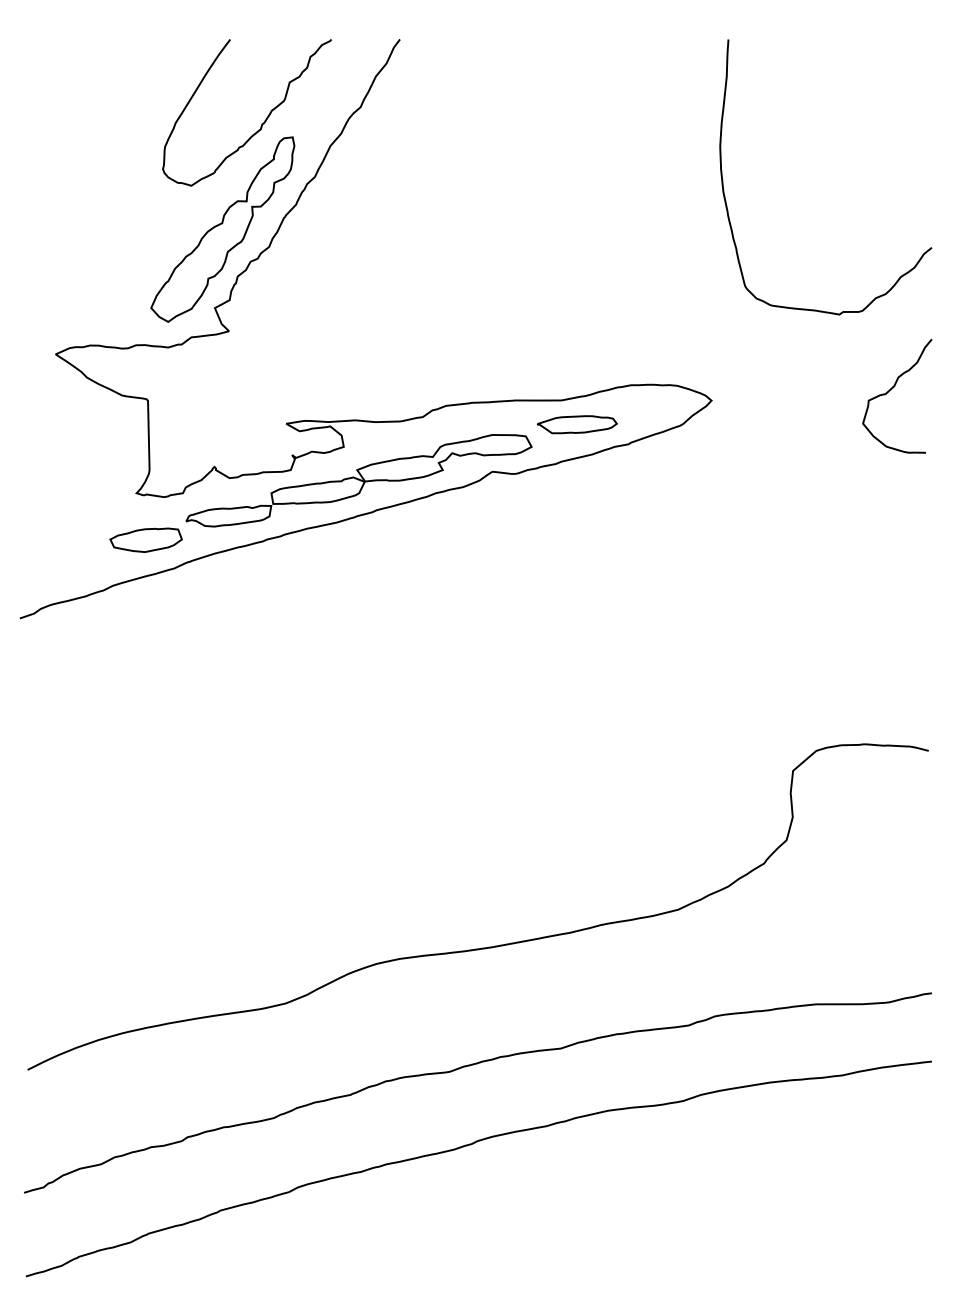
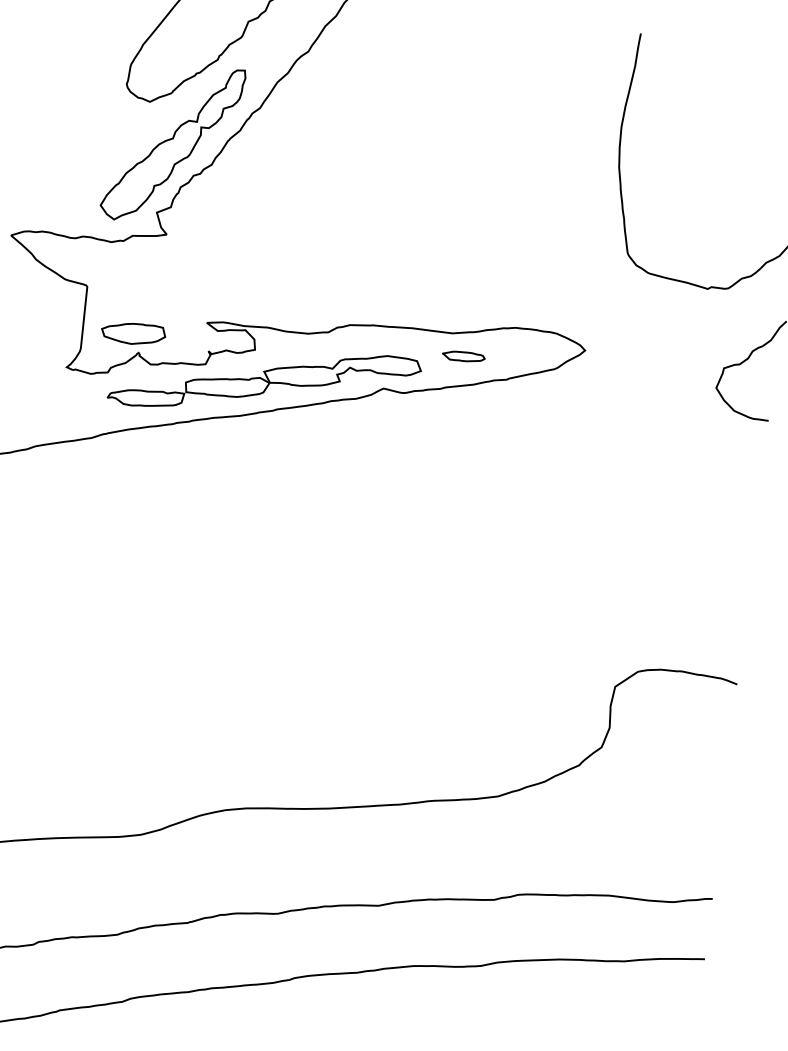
part: (576, 424) -> (463, 356), size x0.6
part: (145, 539) -> (133, 332), moved

